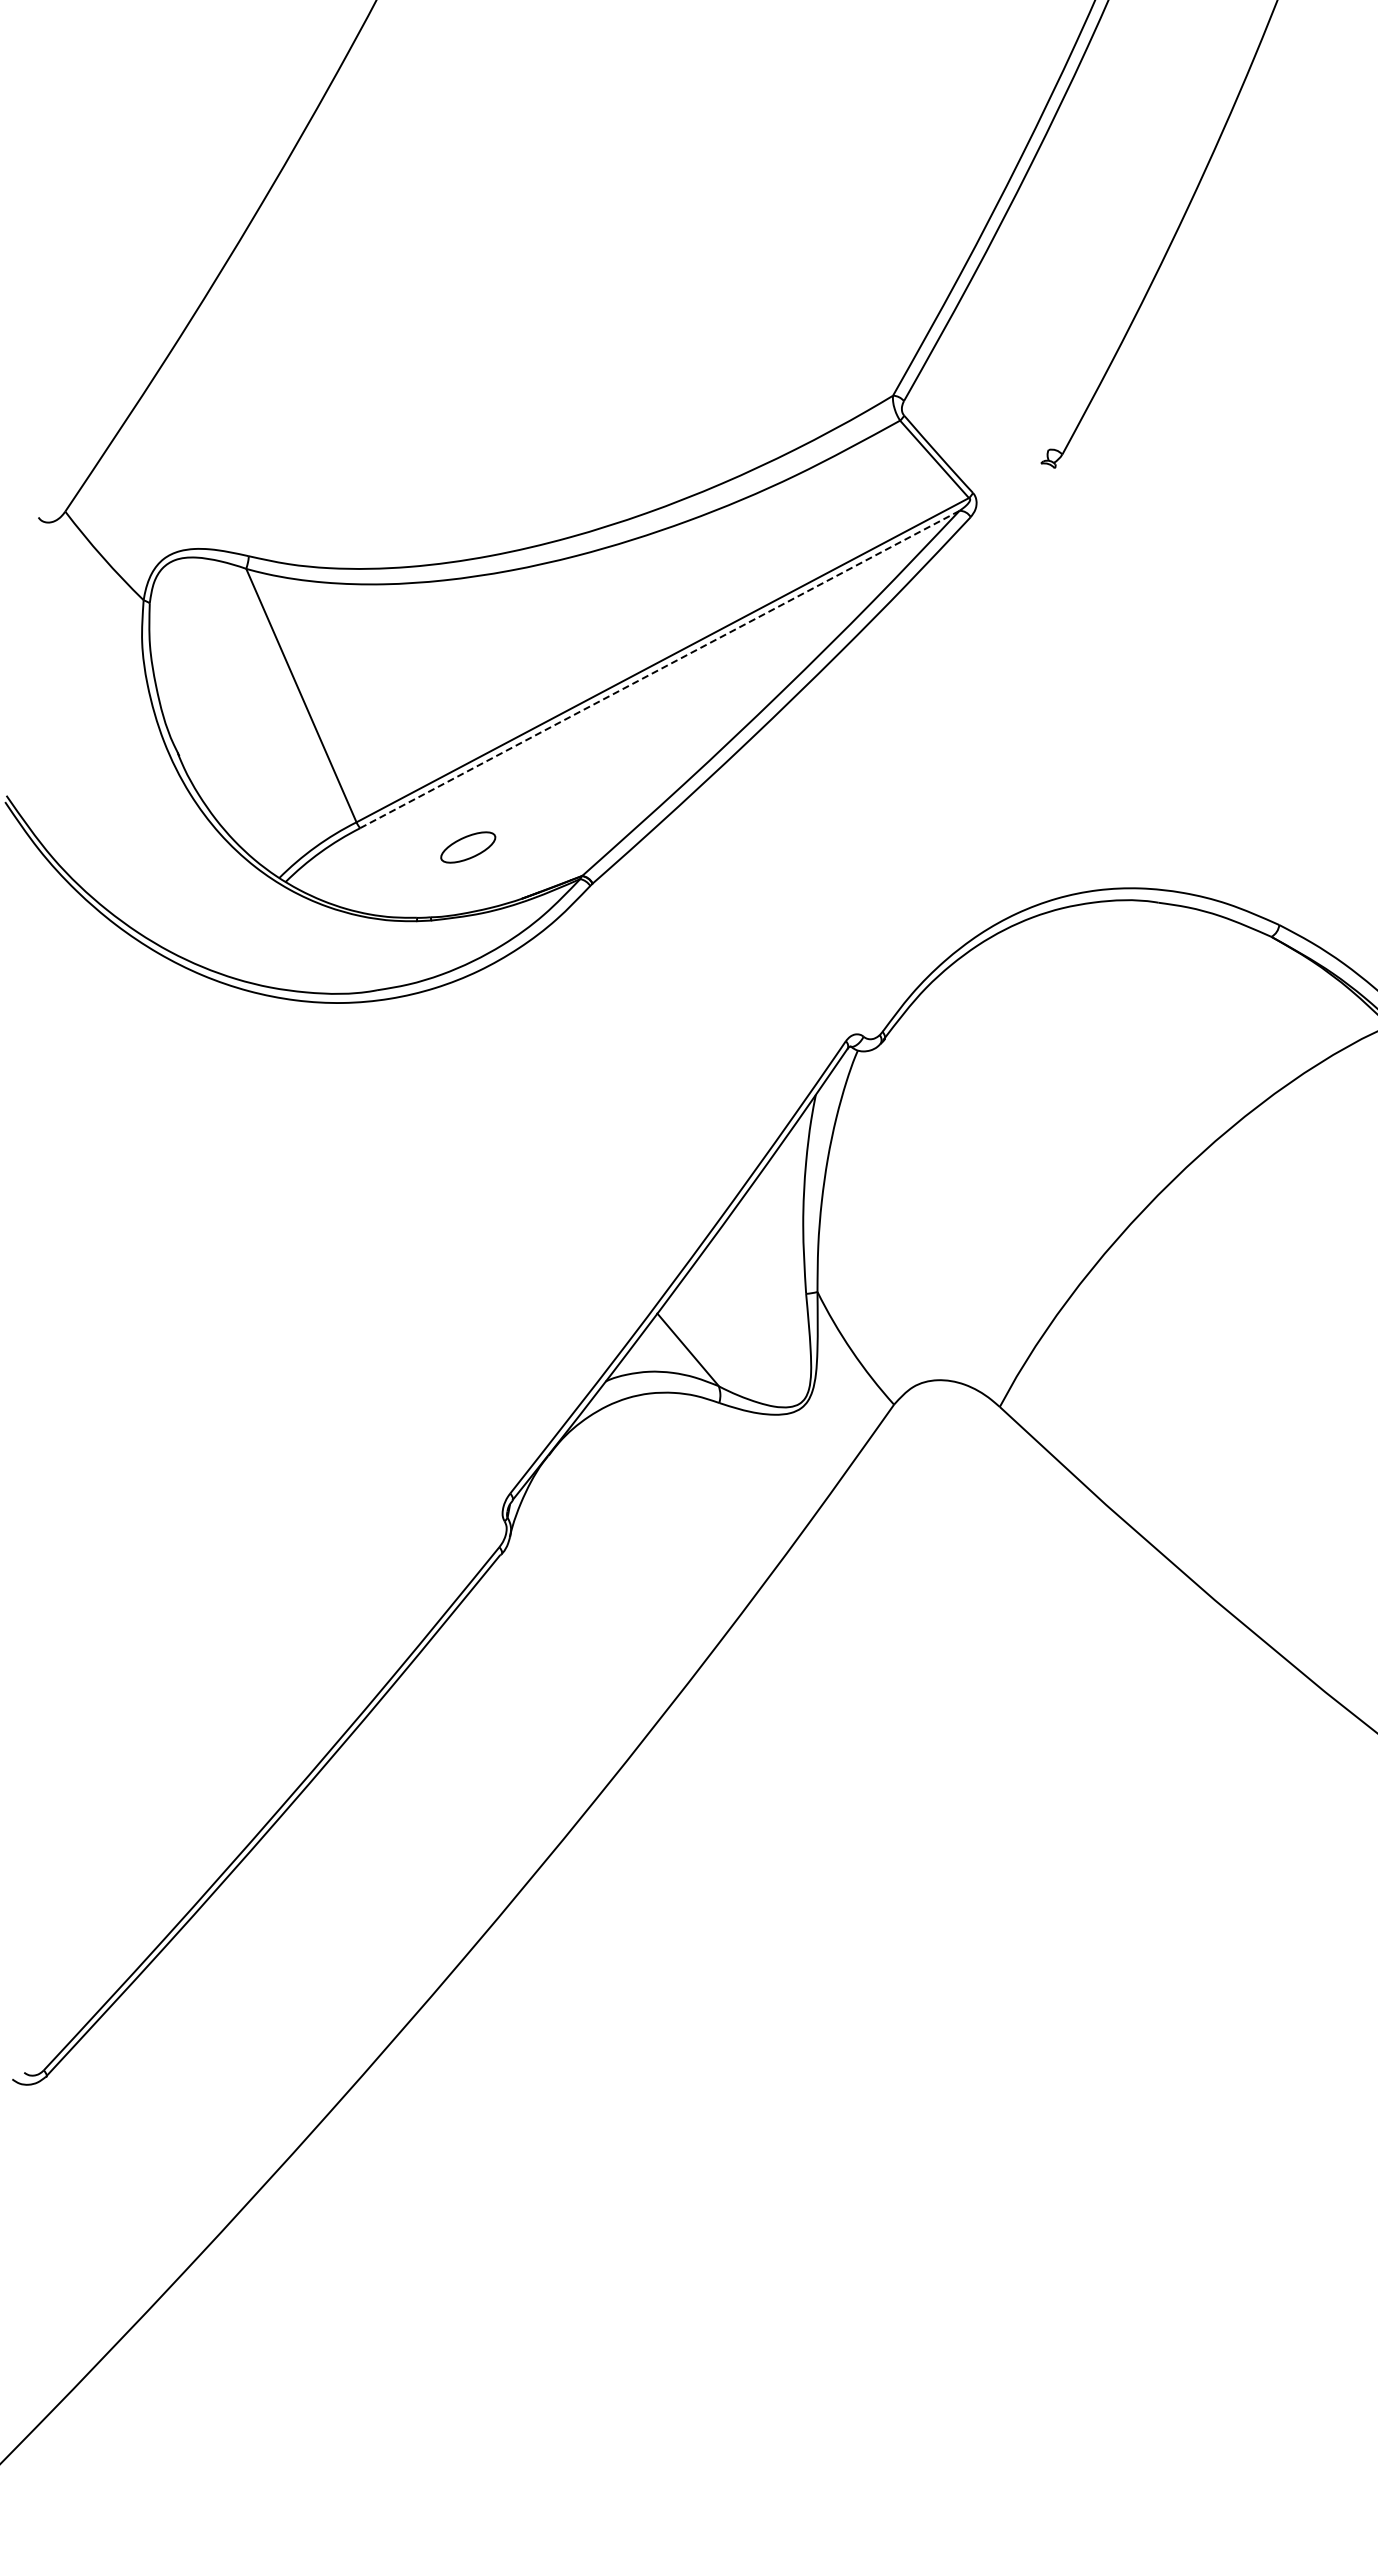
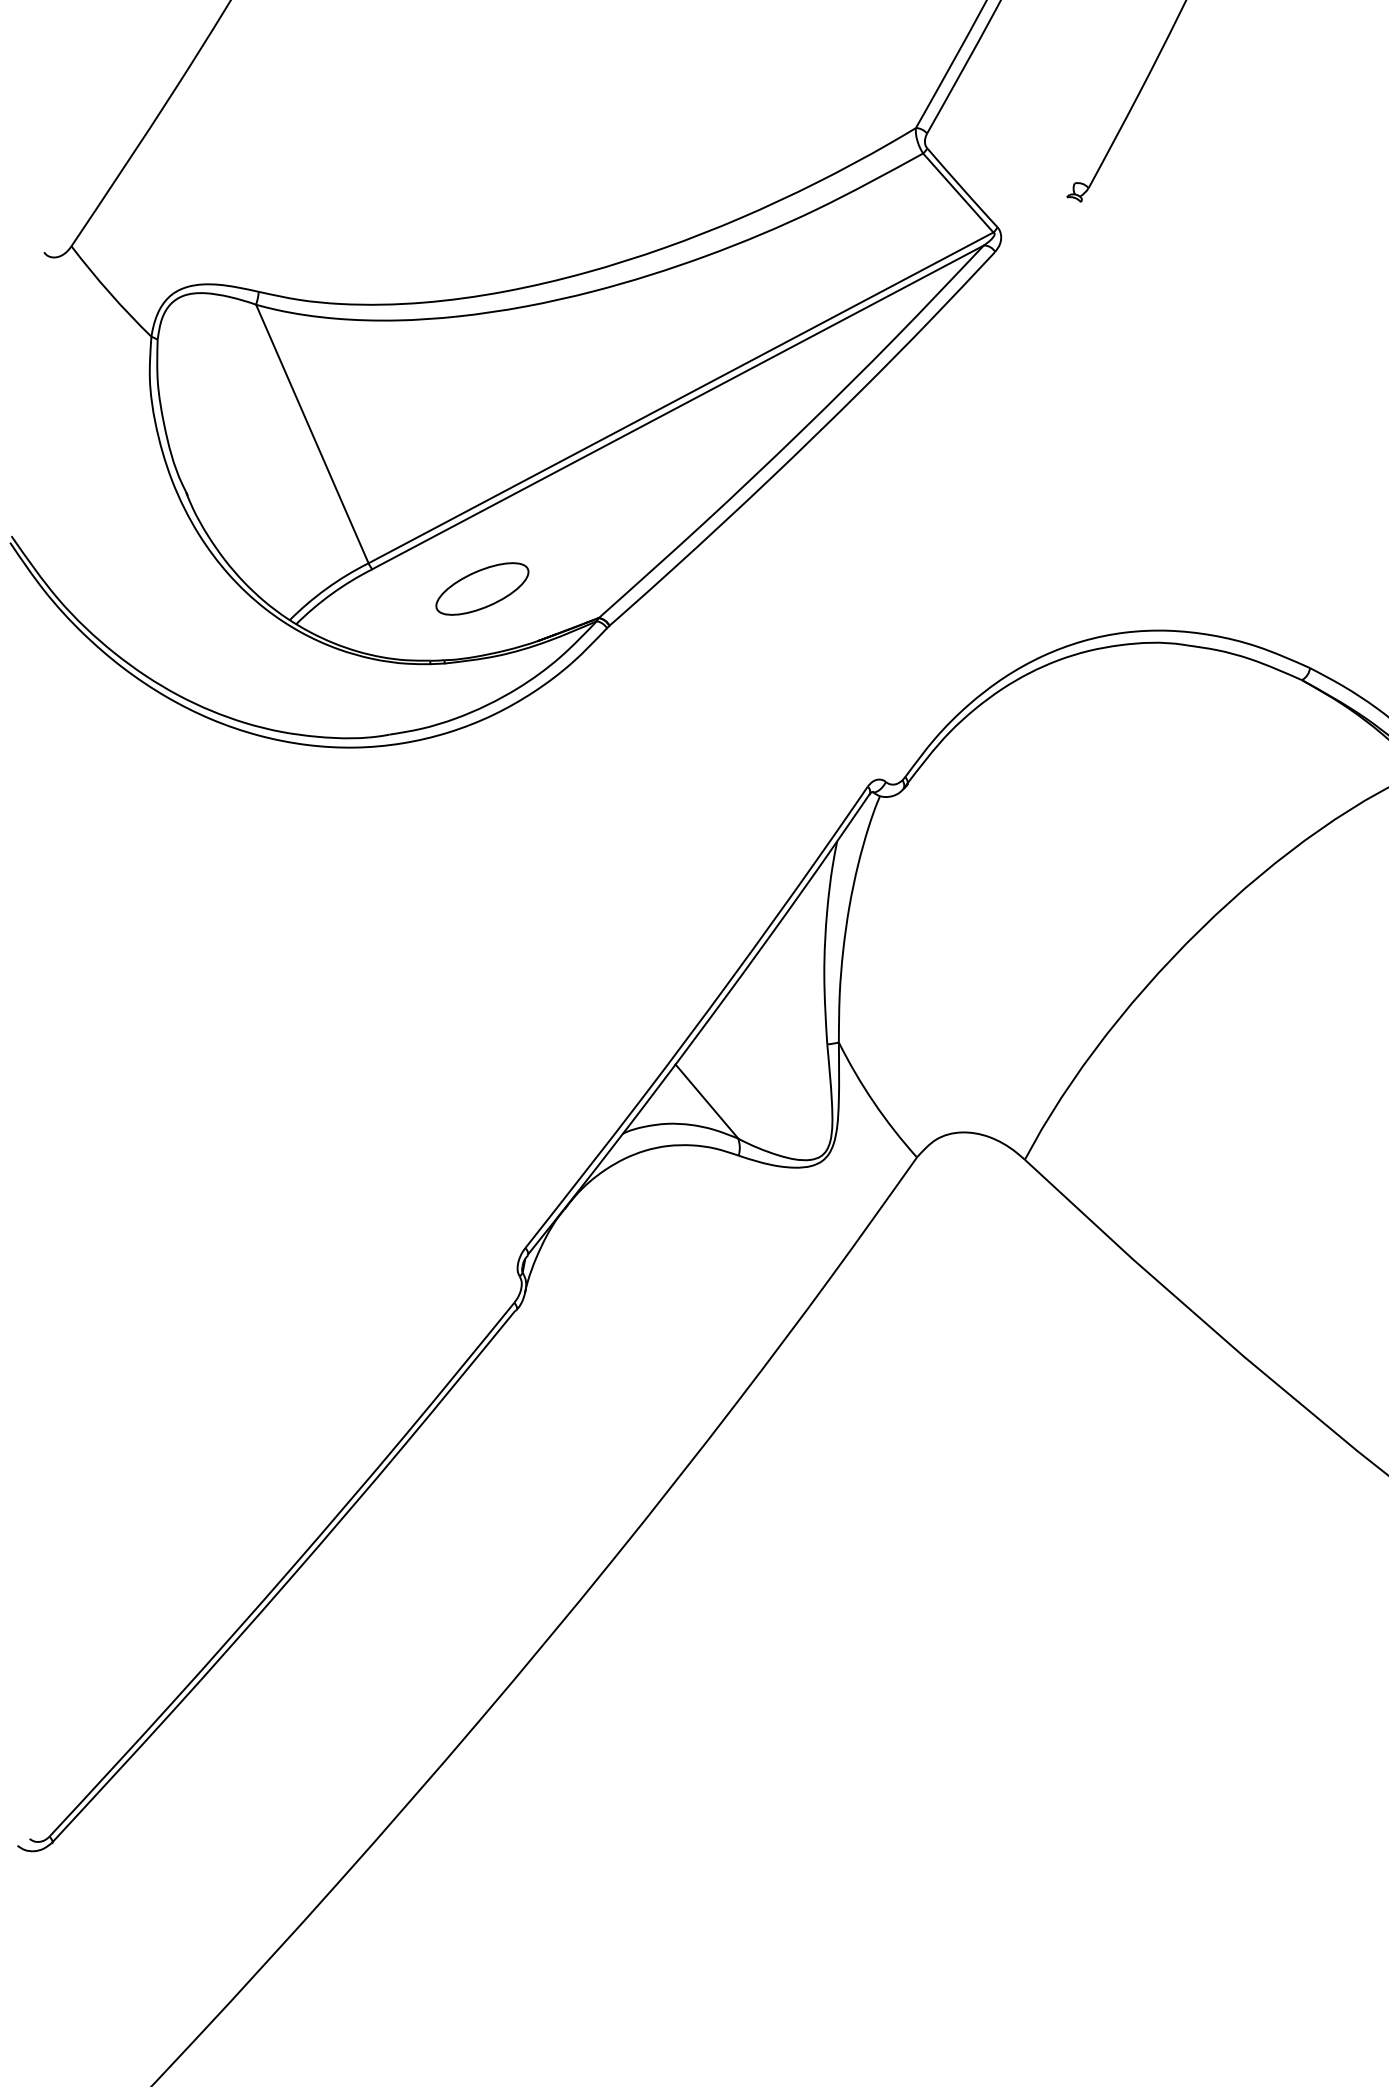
line: (660, 669) -> (678, 407), dashed -> solid
part: (468, 847) -> (482, 588), size x1.67

